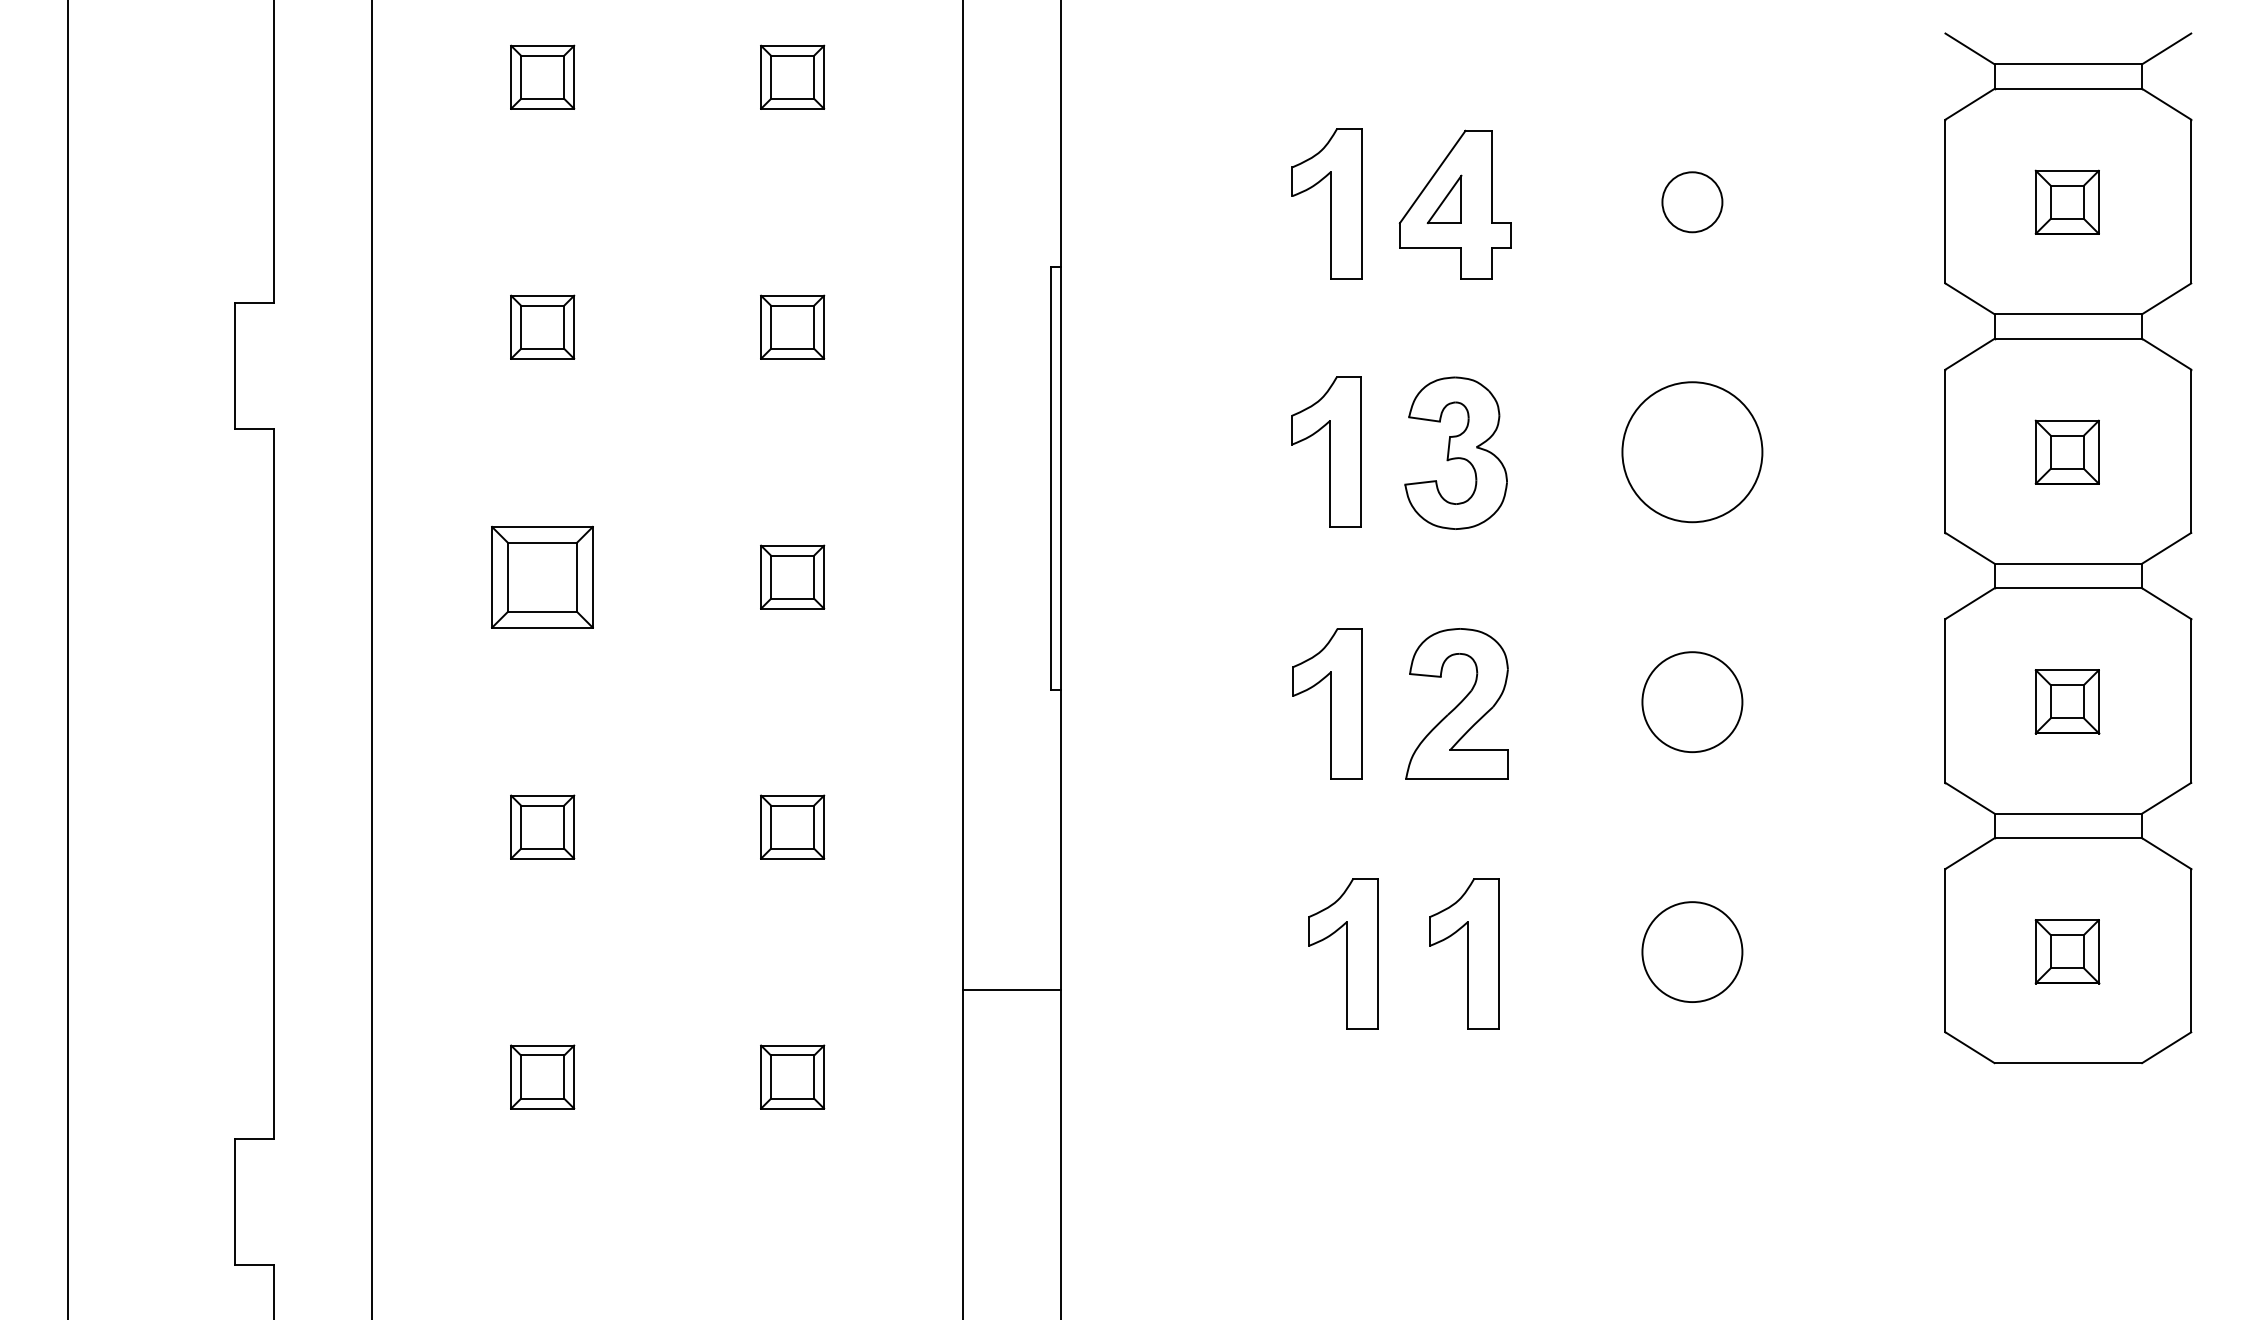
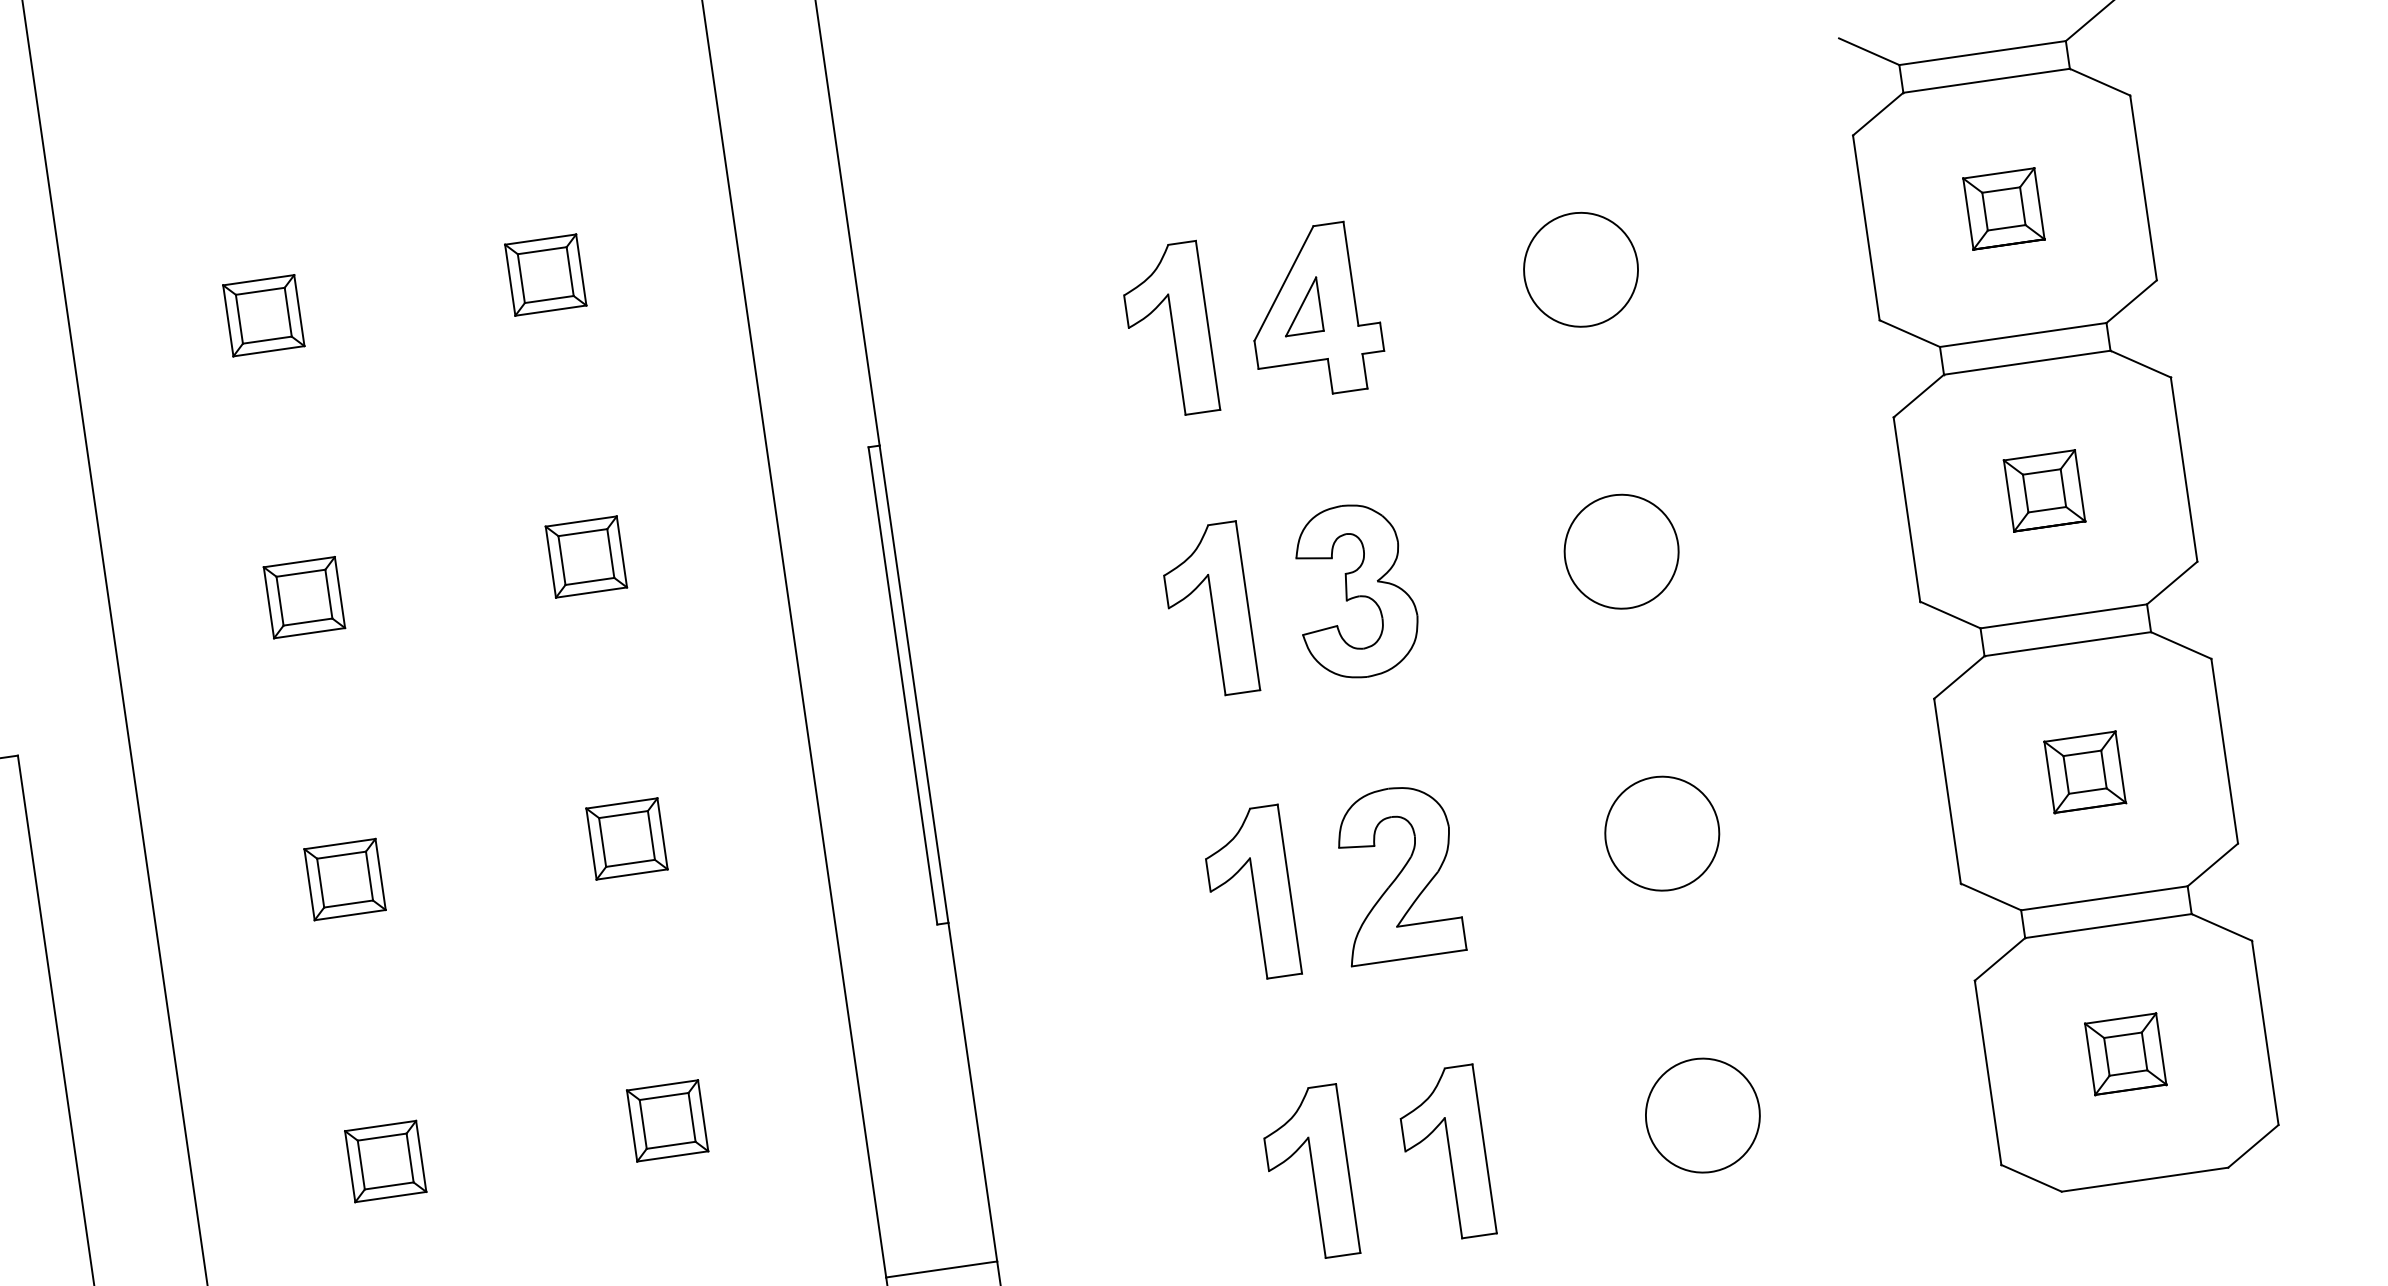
circle: (1692, 202) -> (1581, 270), size x1.67
circle: (1692, 452) -> (1621, 552), size x0.71
part: (542, 576) -> (344, 878), size x0.62

